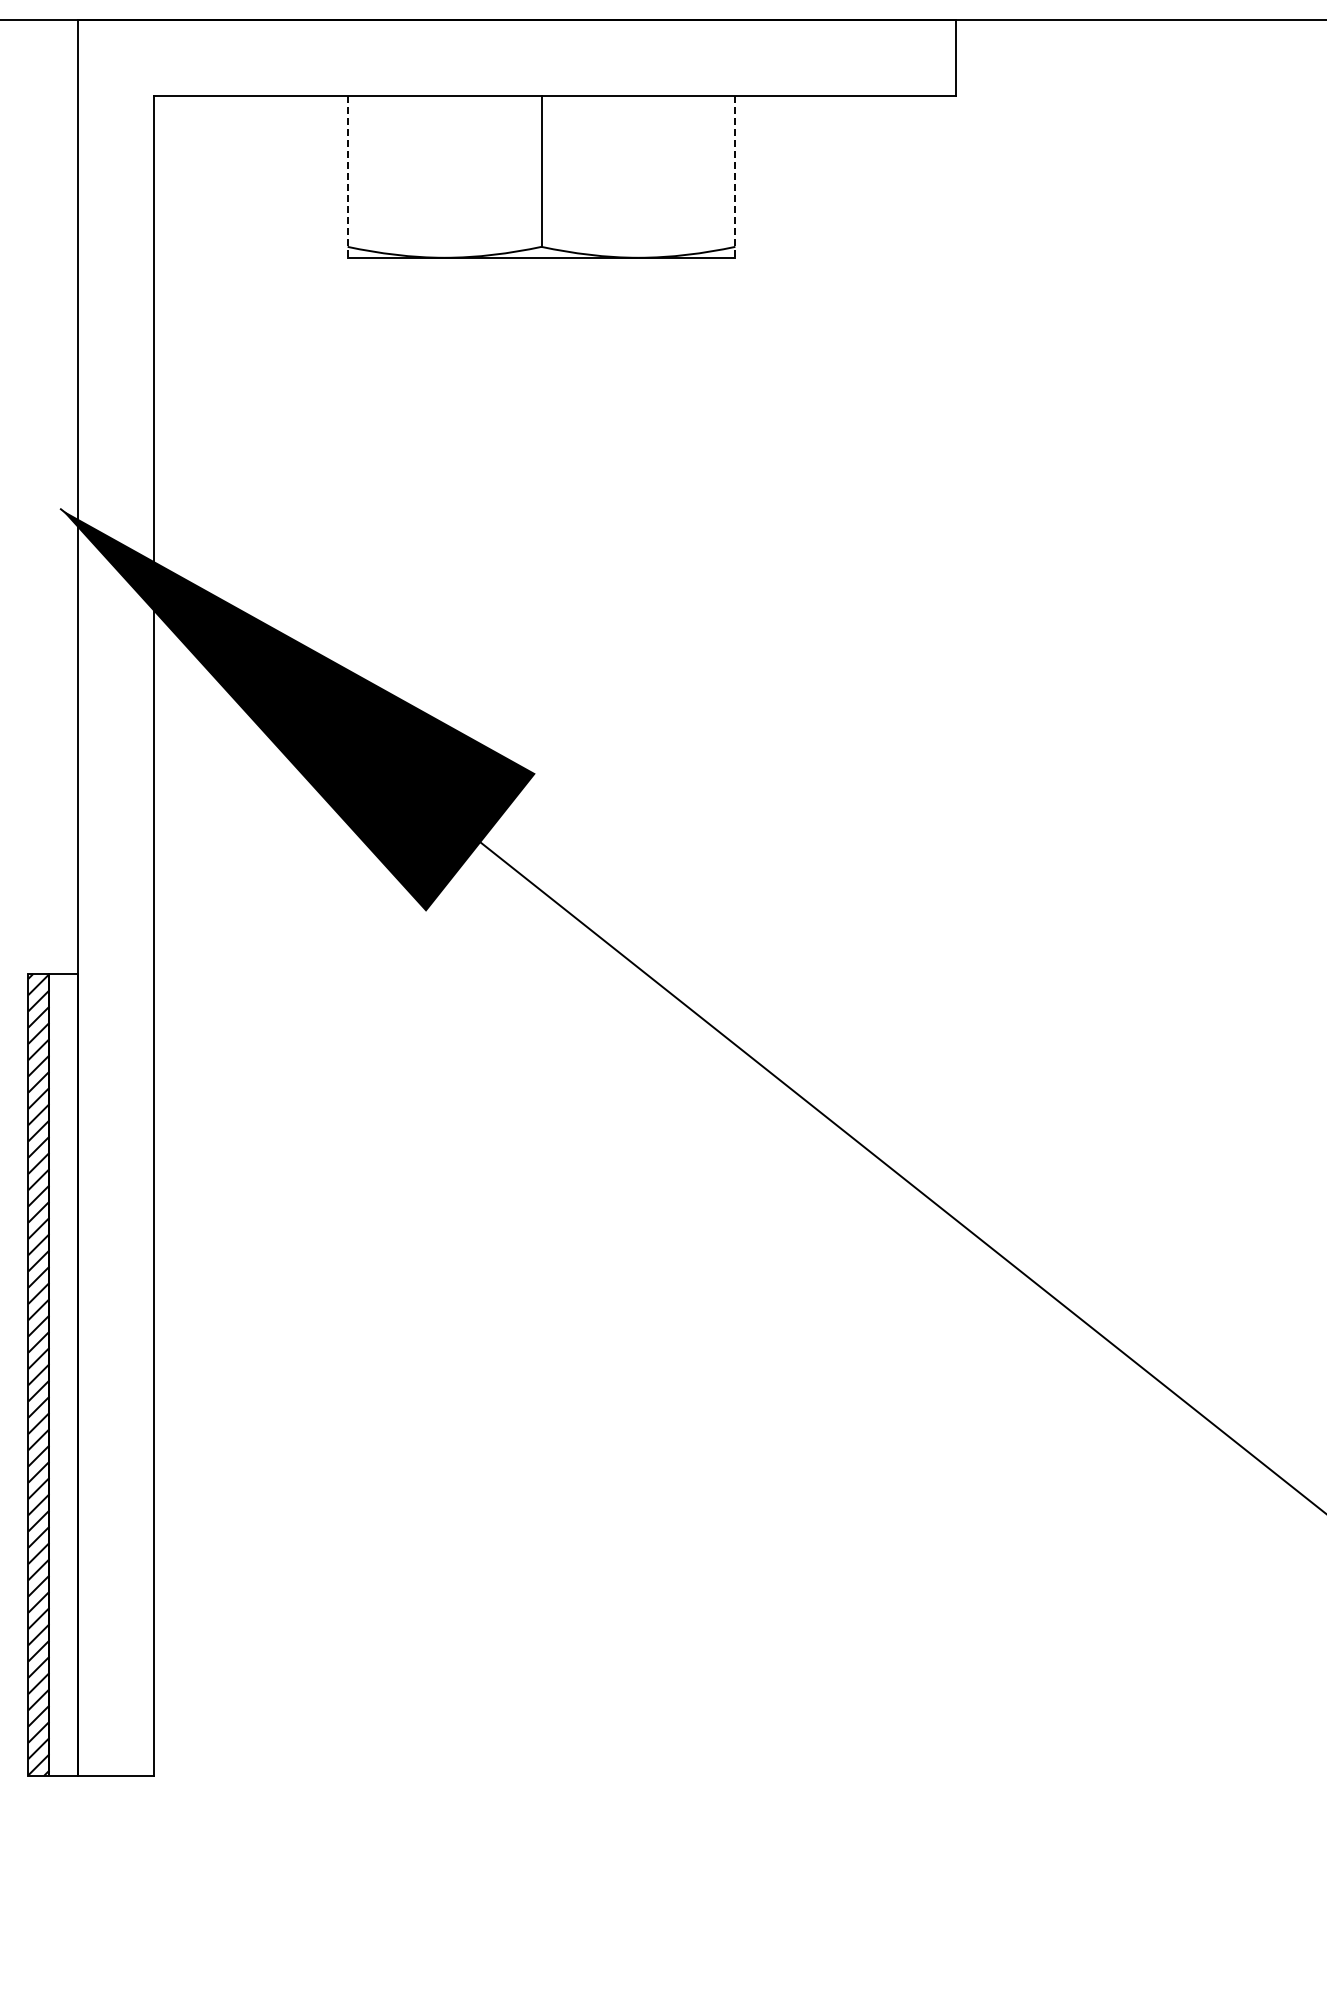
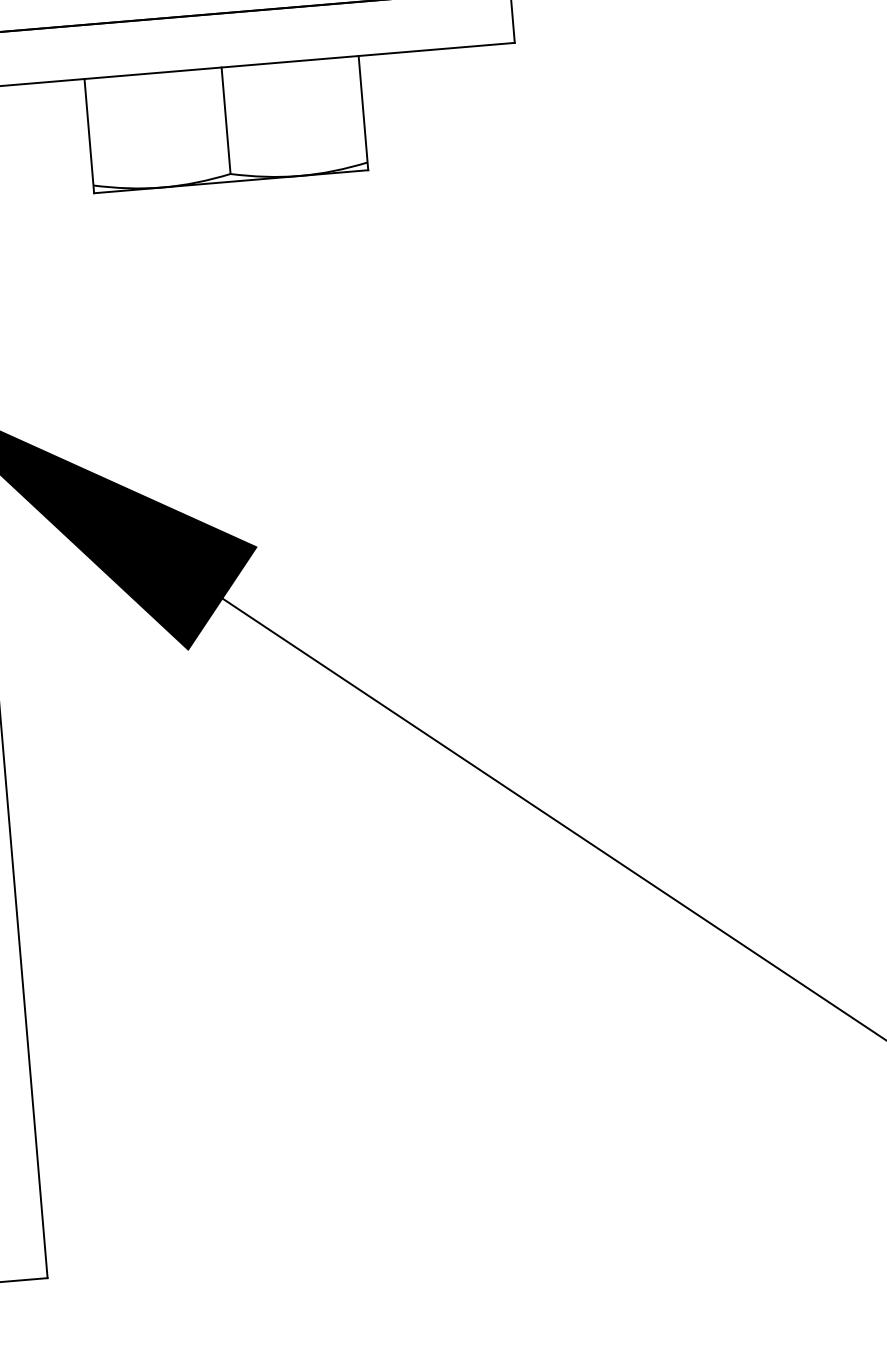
line: (347, 177) -> (89, 136), dashed -> solid
line: (735, 177) -> (363, 113), dashed -> solid

